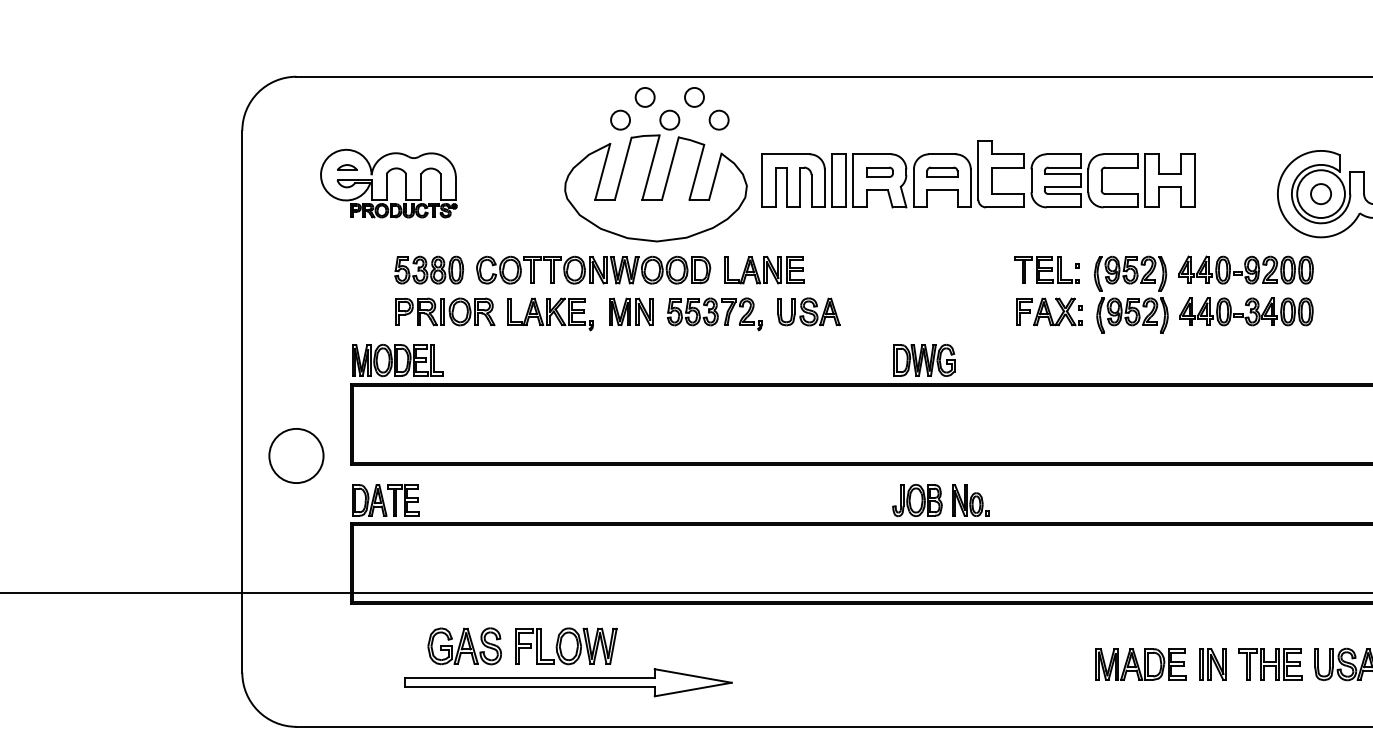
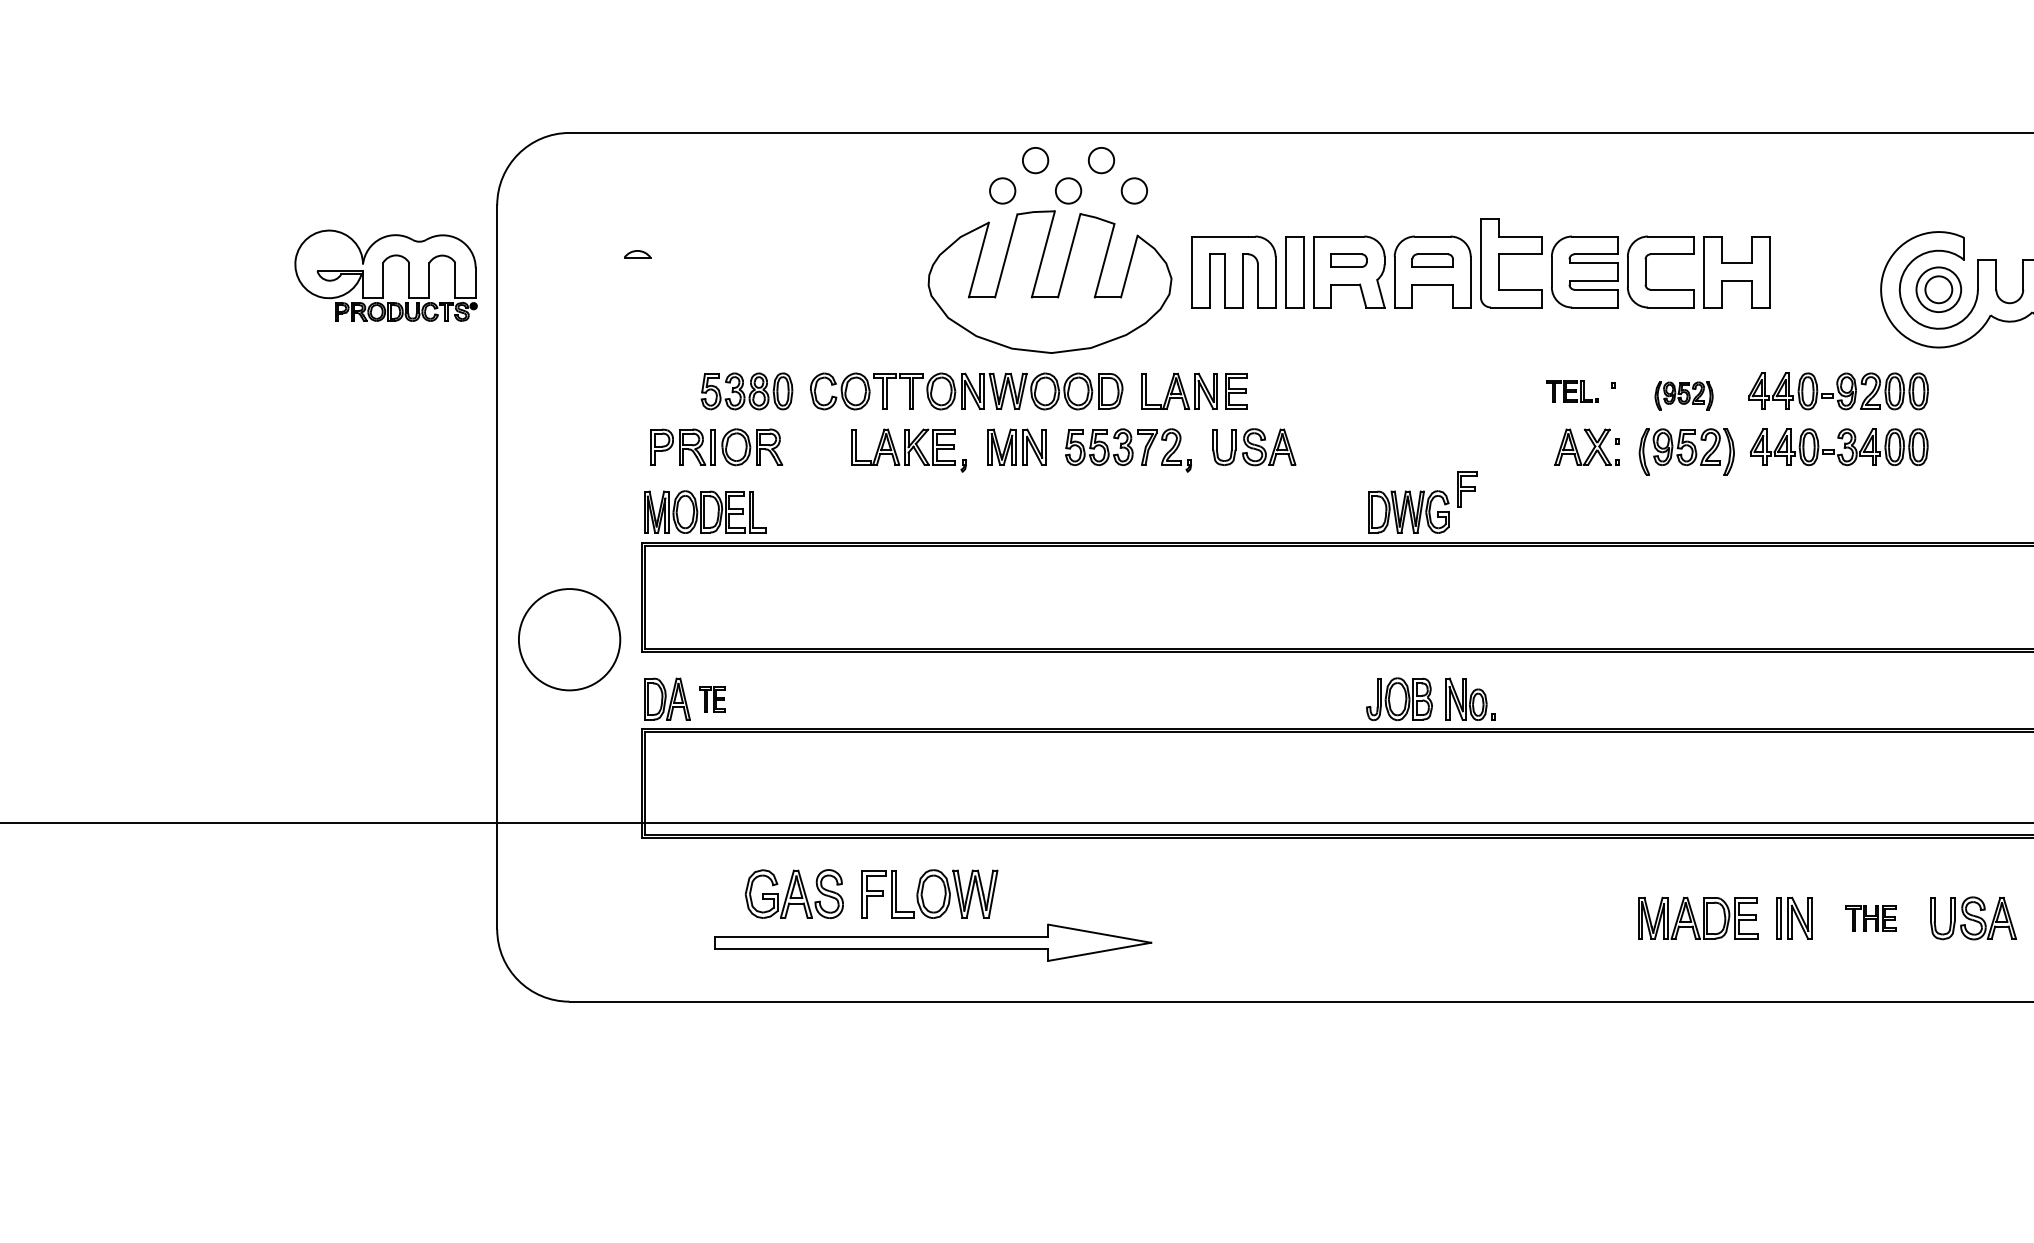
part: (388, 183) -> (385, 275), moved
circle: (1320, 193) -> (1938, 289), size x0.7
part: (1046, 270) -> (1572, 391), size x0.6
part: (1130, 273) -> (1683, 395), size x0.6
part: (445, 312) -> (716, 447), moved
part: (1024, 312) -> (1467, 489), moved
circle: (296, 455) -> (569, 639), size x1.4
part: (403, 500) -> (712, 699), size x0.6
part: (1270, 664) -> (1871, 918), size x0.6

